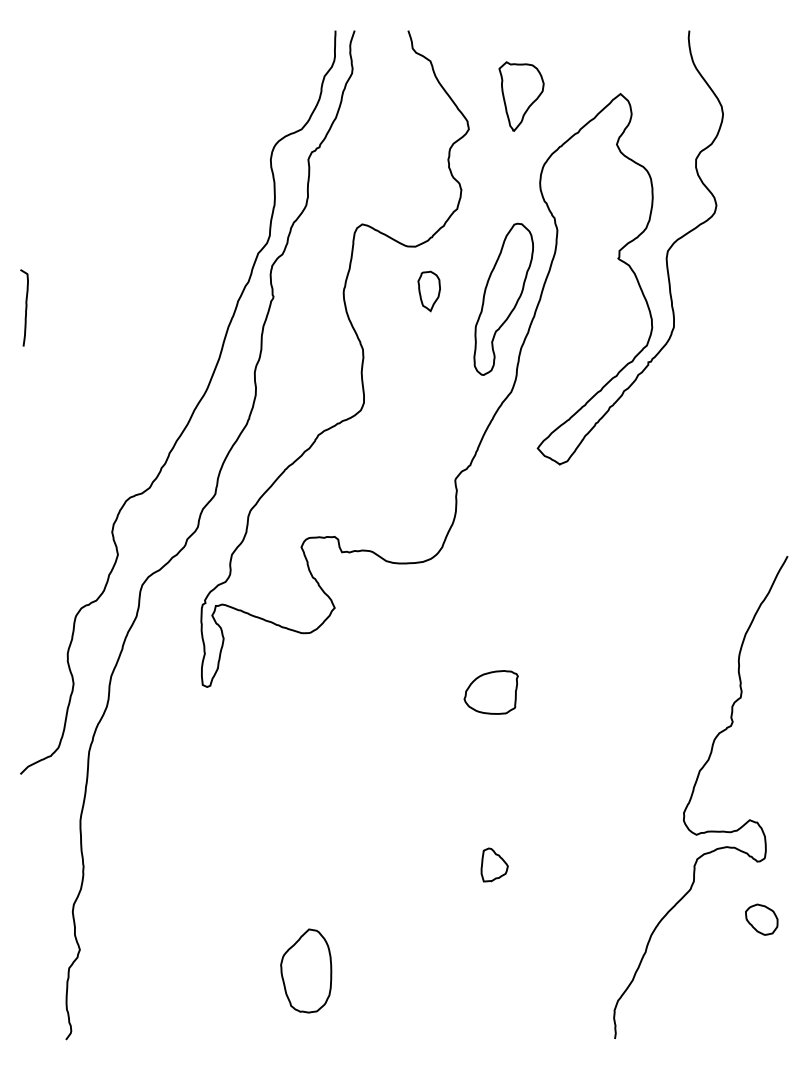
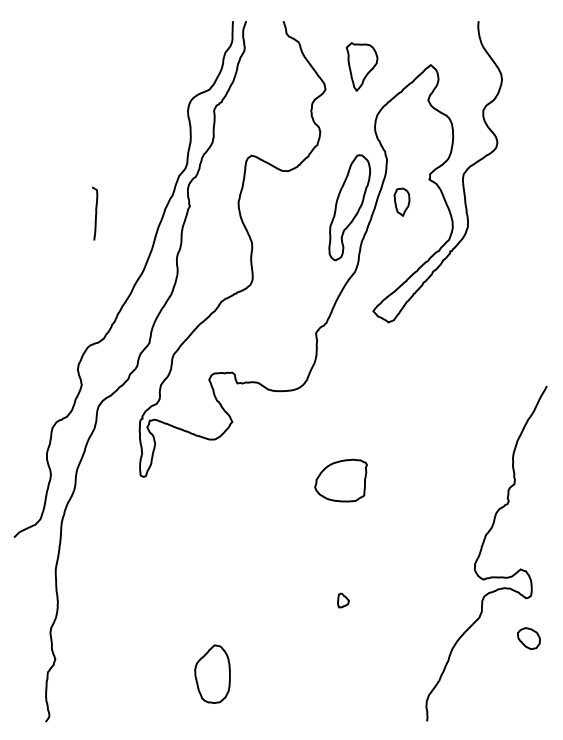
part: (428, 291) -> (401, 202), moved
curve: (25, 307) -> (95, 213), moved
part: (490, 692) -> (340, 480), size x1.4
part: (494, 864) -> (343, 600), size x0.6

